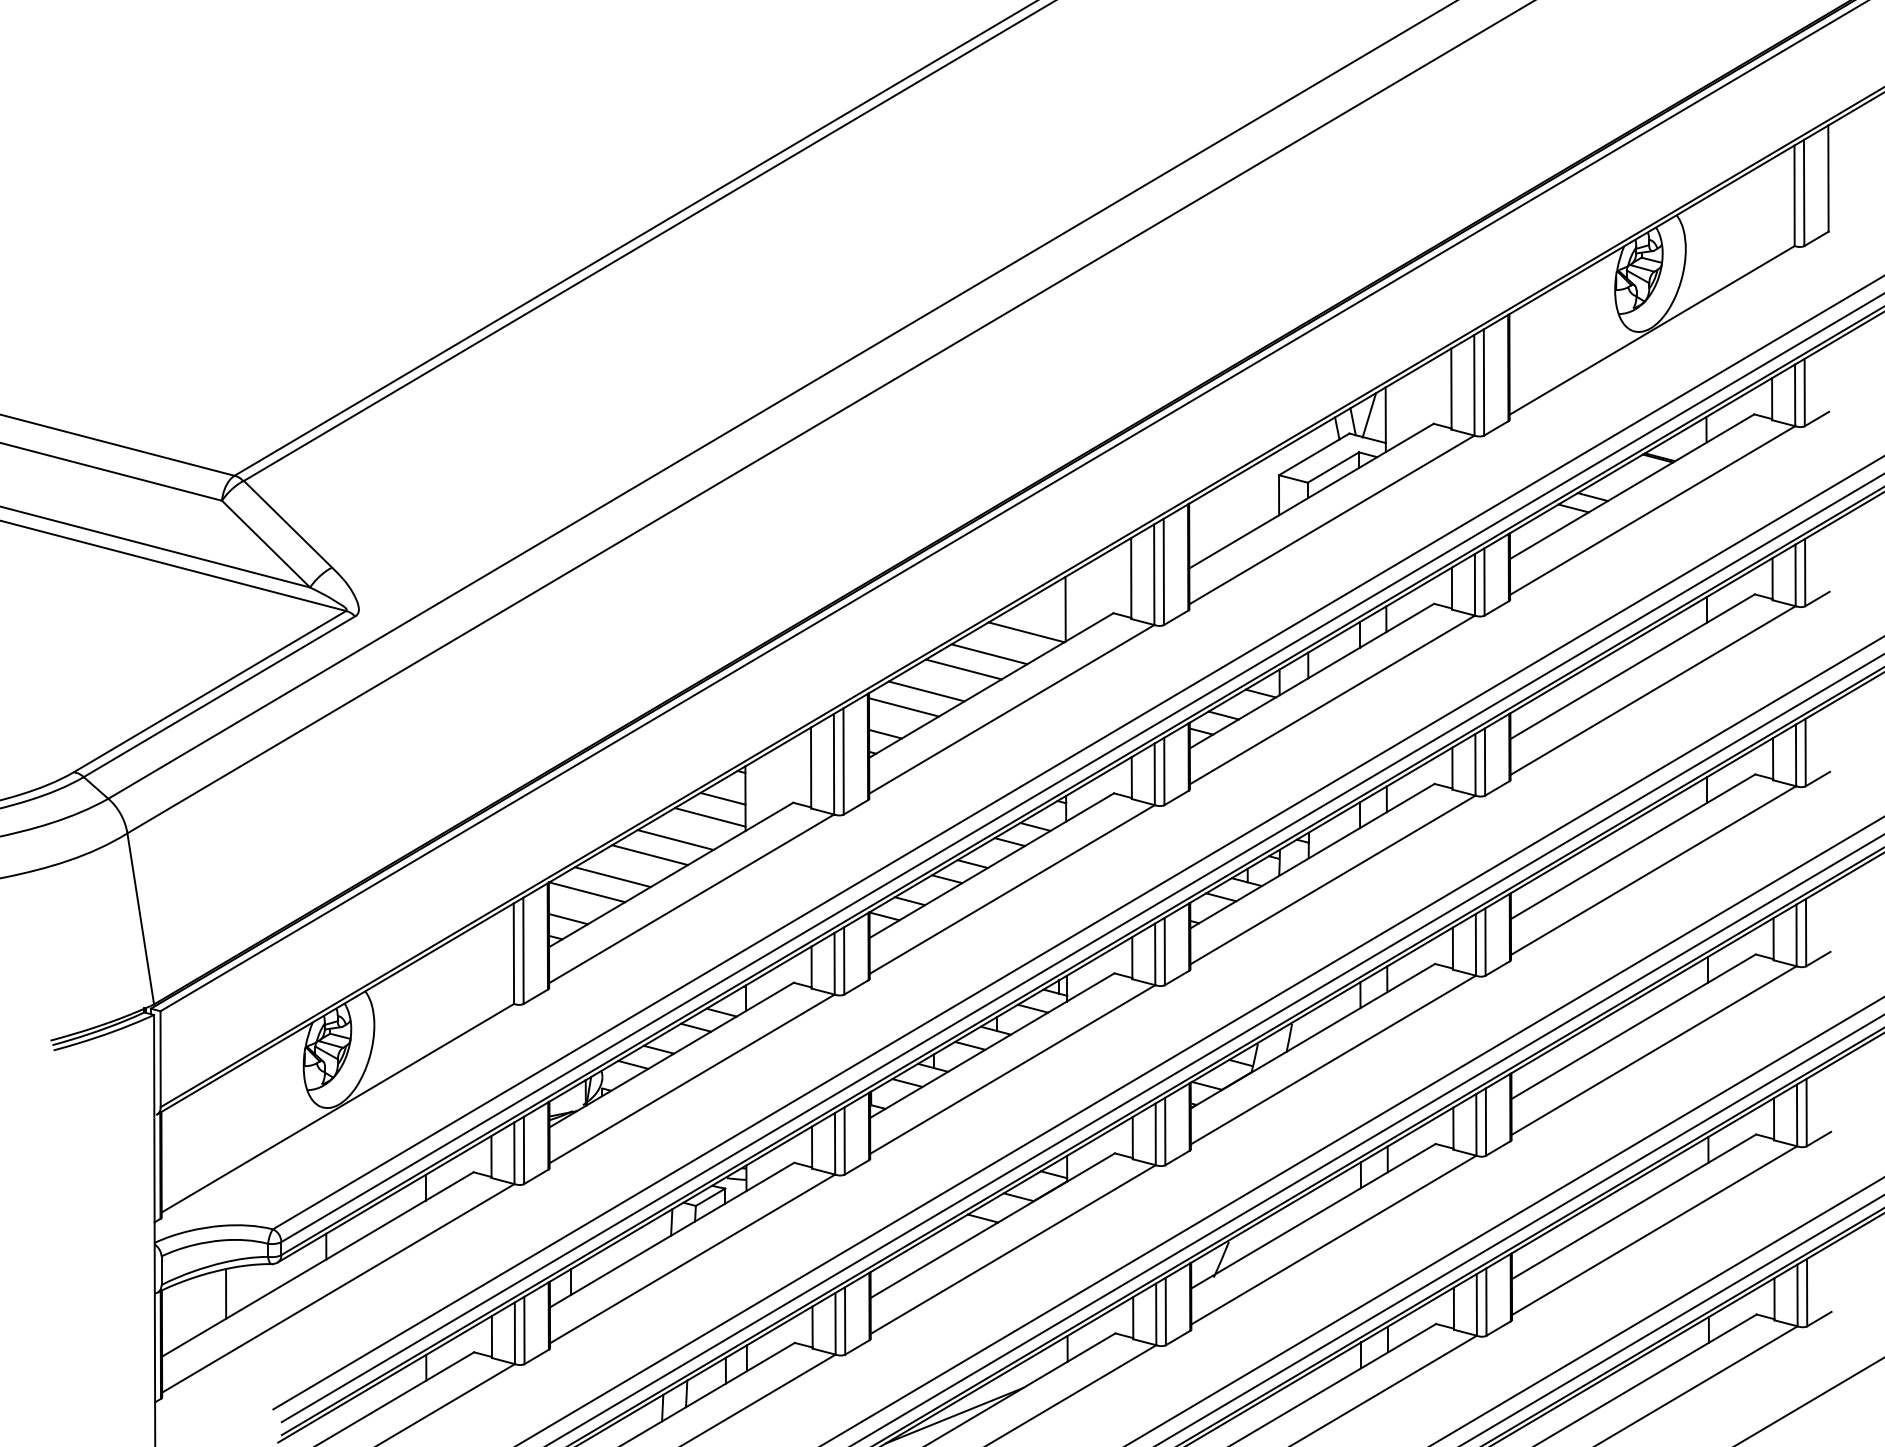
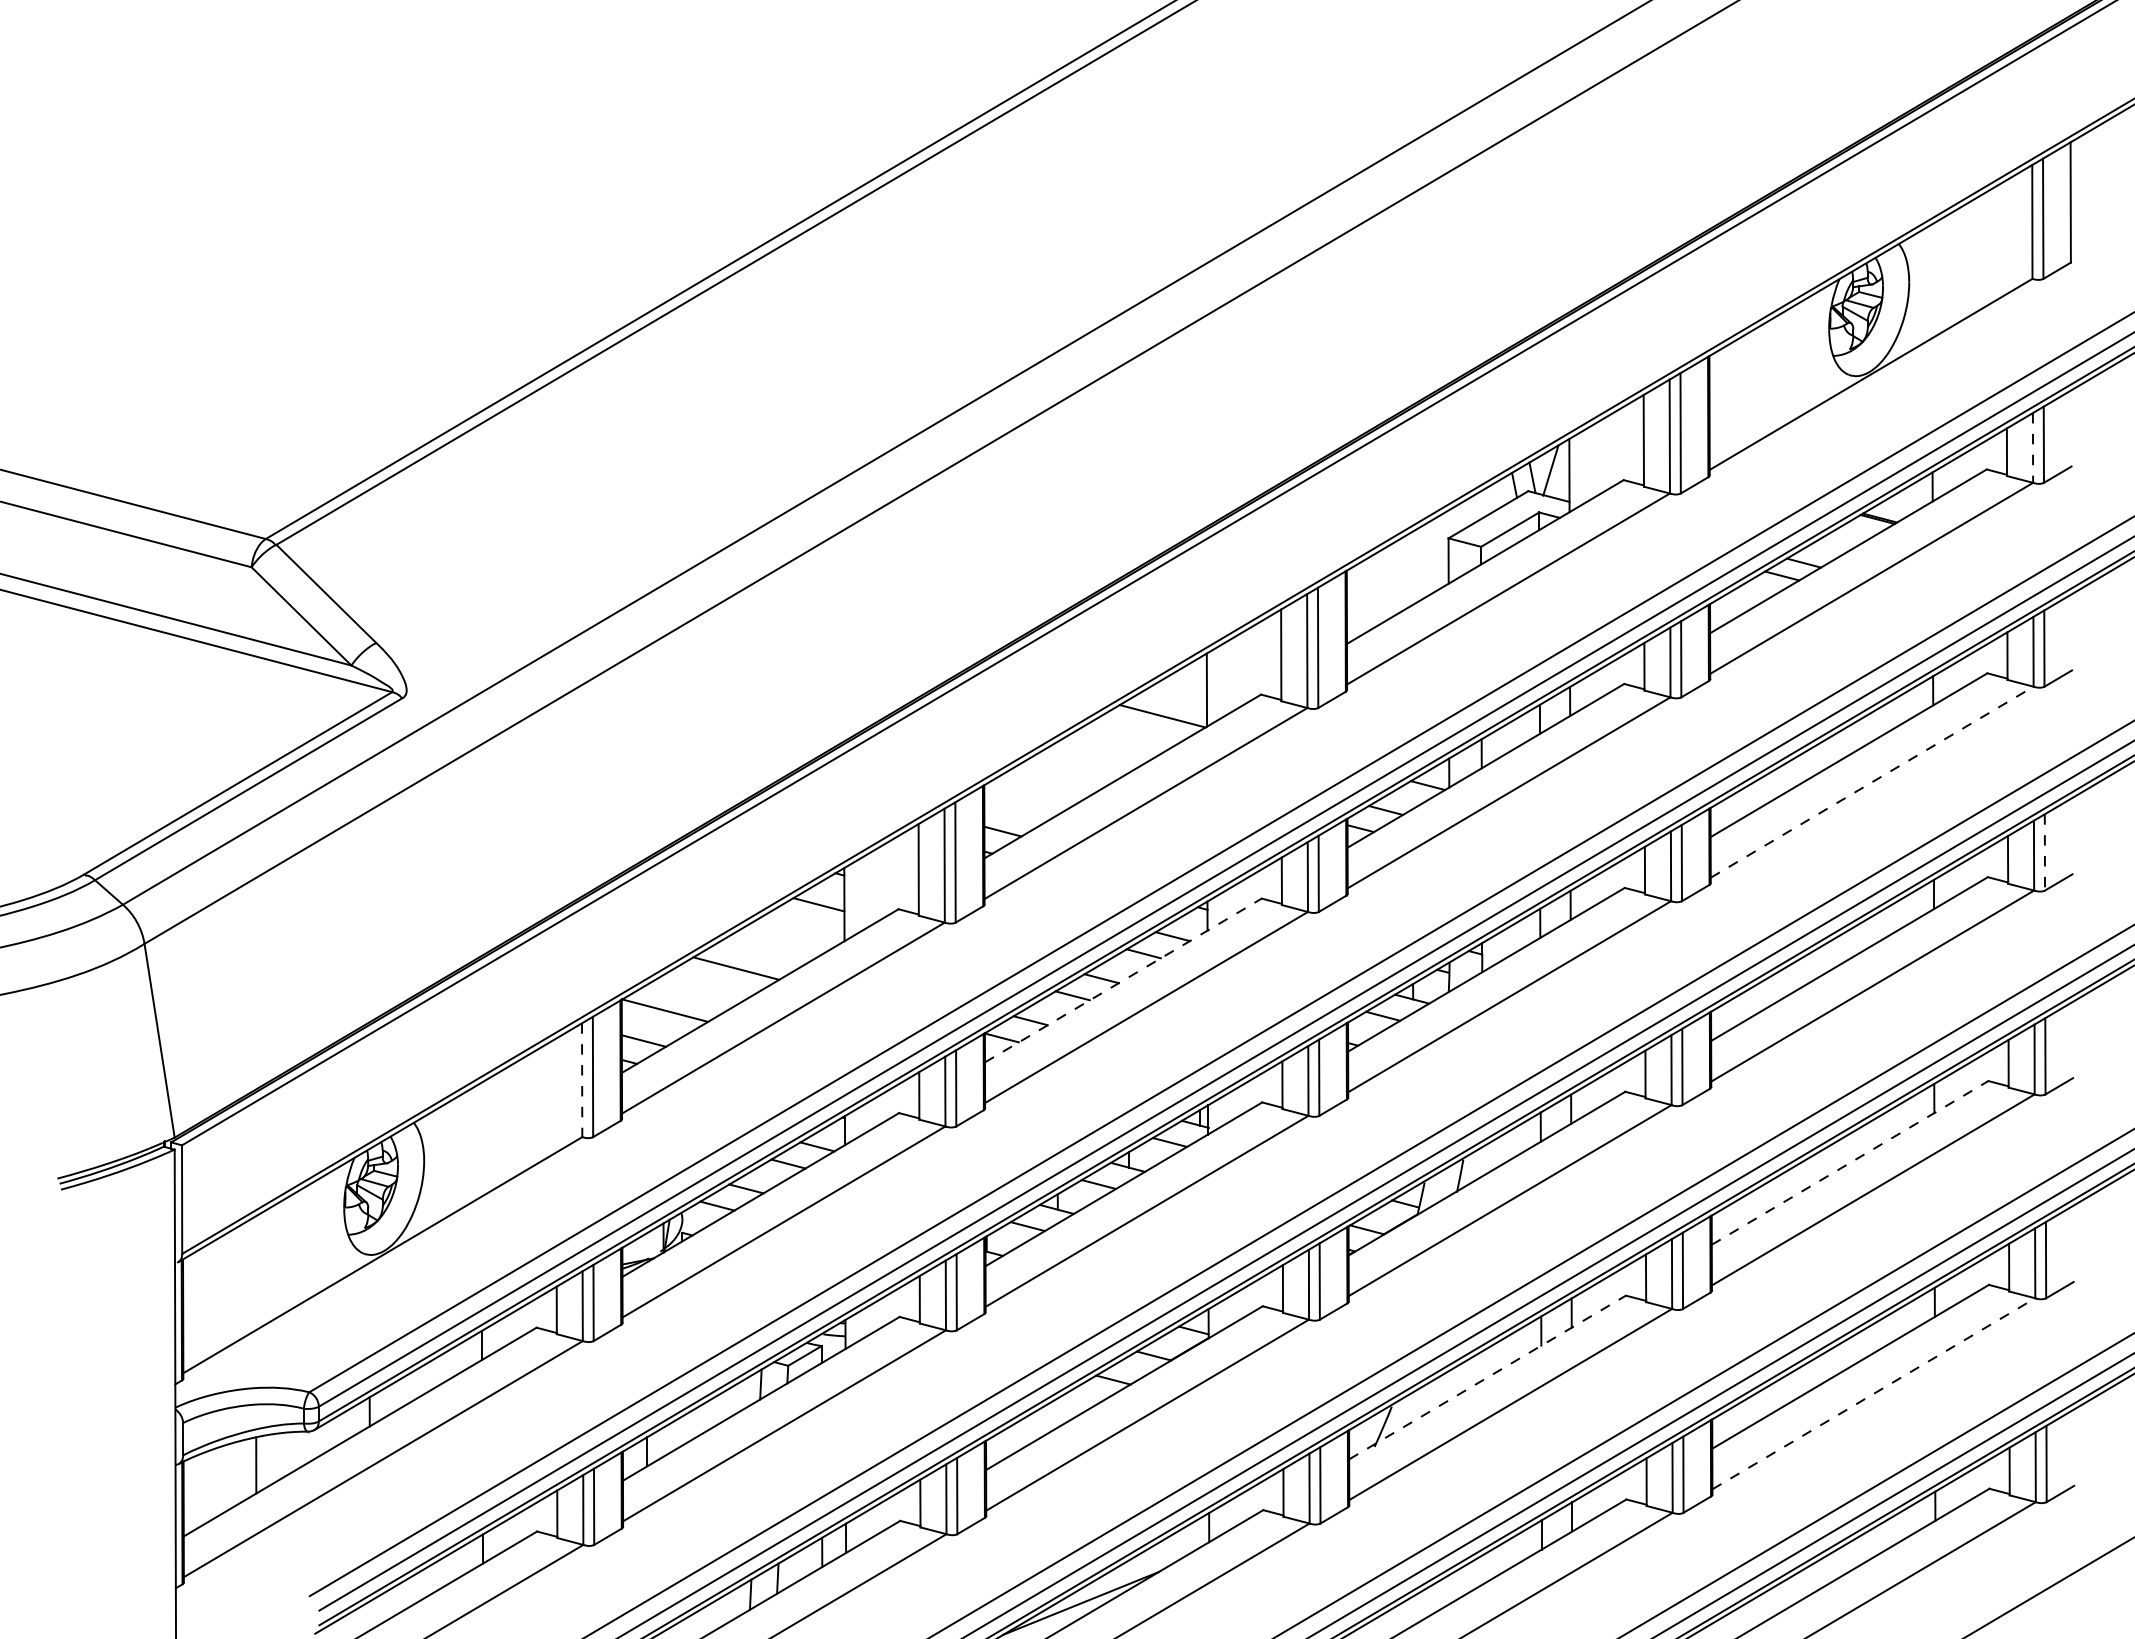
line: (1795, 394) -> (2033, 447), solid -> dashed
line: (989, 653) -> (1120, 740), removed
line: (963, 669) -> (1091, 758), removed
line: (926, 690) -> (1049, 782), removed
line: (1653, 690) -> (1872, 782), solid -> dashed
line: (903, 706) -> (1023, 800), removed
line: (1805, 752) -> (2044, 852), solid -> dashed
line: (710, 817) -> (804, 925), removed
line: (675, 840) -> (765, 951), removed
line: (991, 865) -> (1123, 980), solid -> dashed
line: (613, 877) -> (694, 993), removed
line: (514, 953) -> (582, 1080), solid -> dashed
line: (1633, 1026) -> (1850, 1162), solid -> dashed
line: (1313, 1216) -> (1487, 1377), solid -> dashed
line: (1654, 1230) -> (1873, 1393), solid -> dashed

